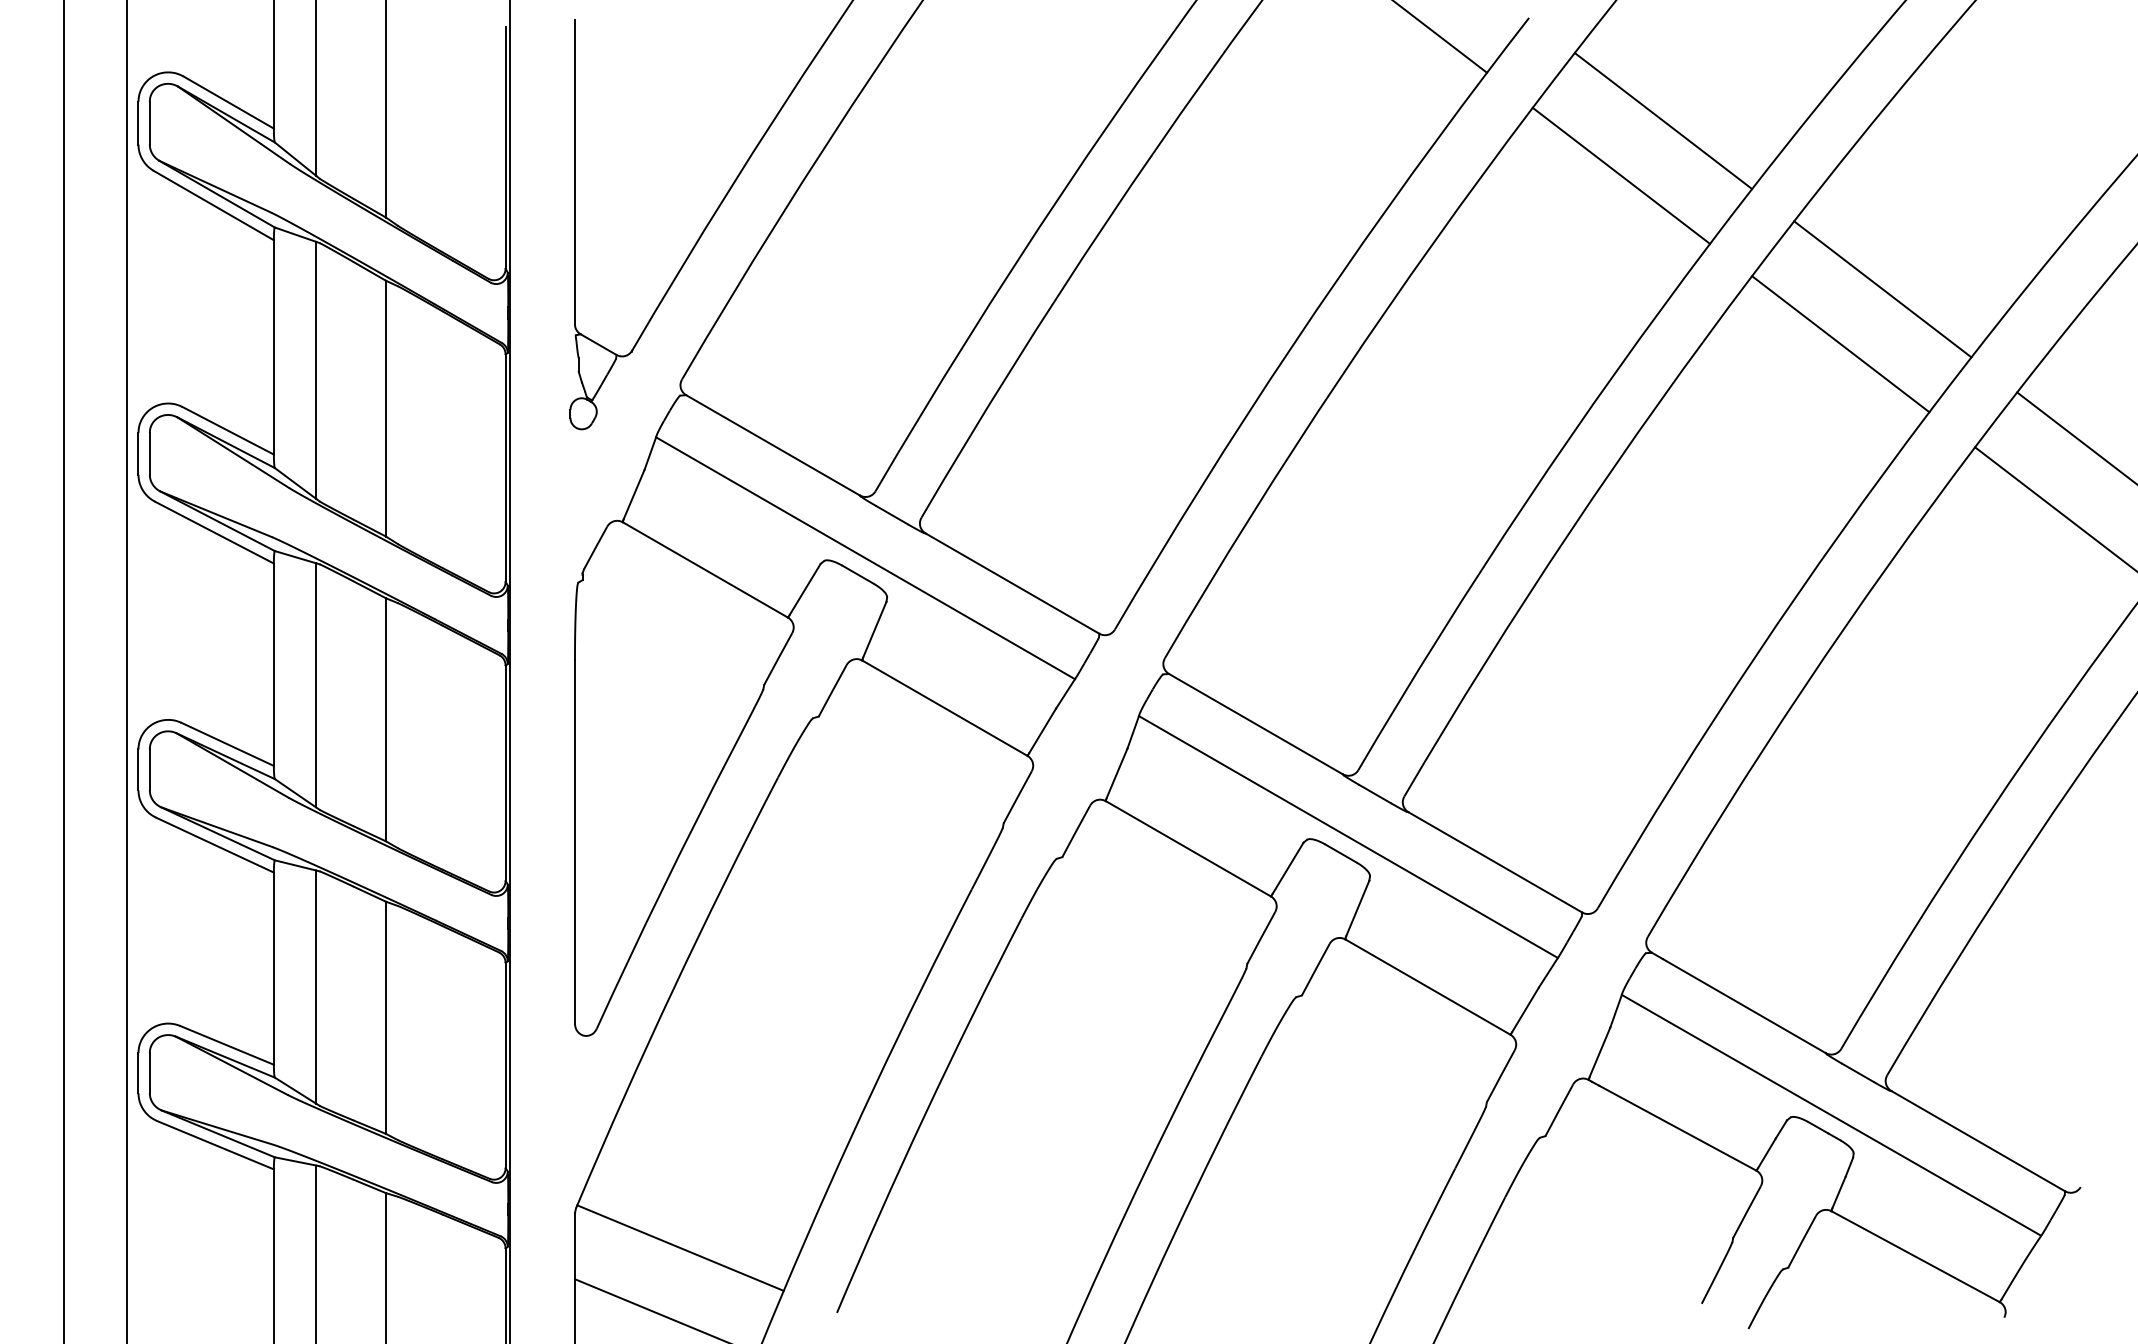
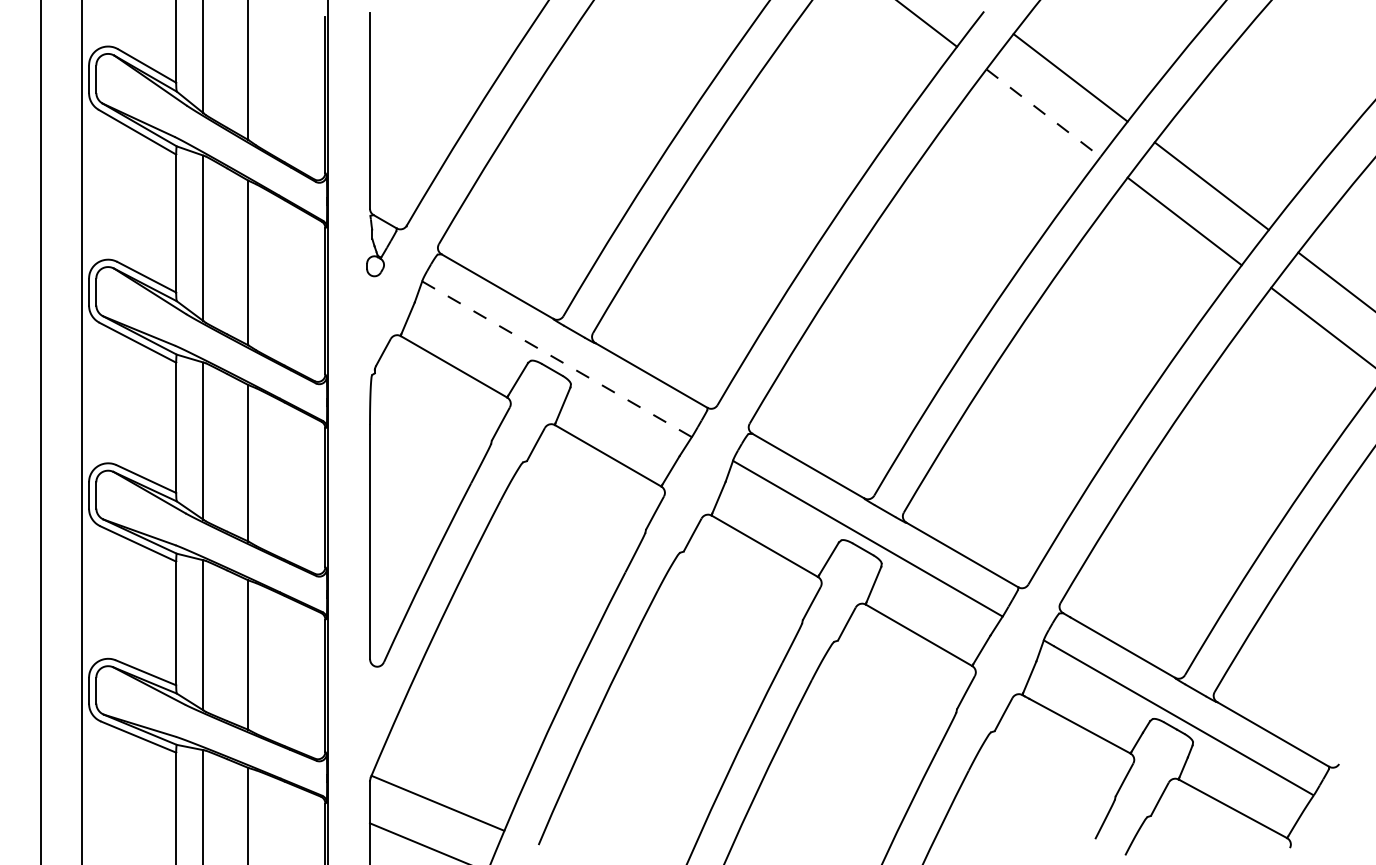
line: (1621, 176) -> (1043, 113), solid -> dashed
line: (866, 558) -> (557, 359), solid -> dashed

